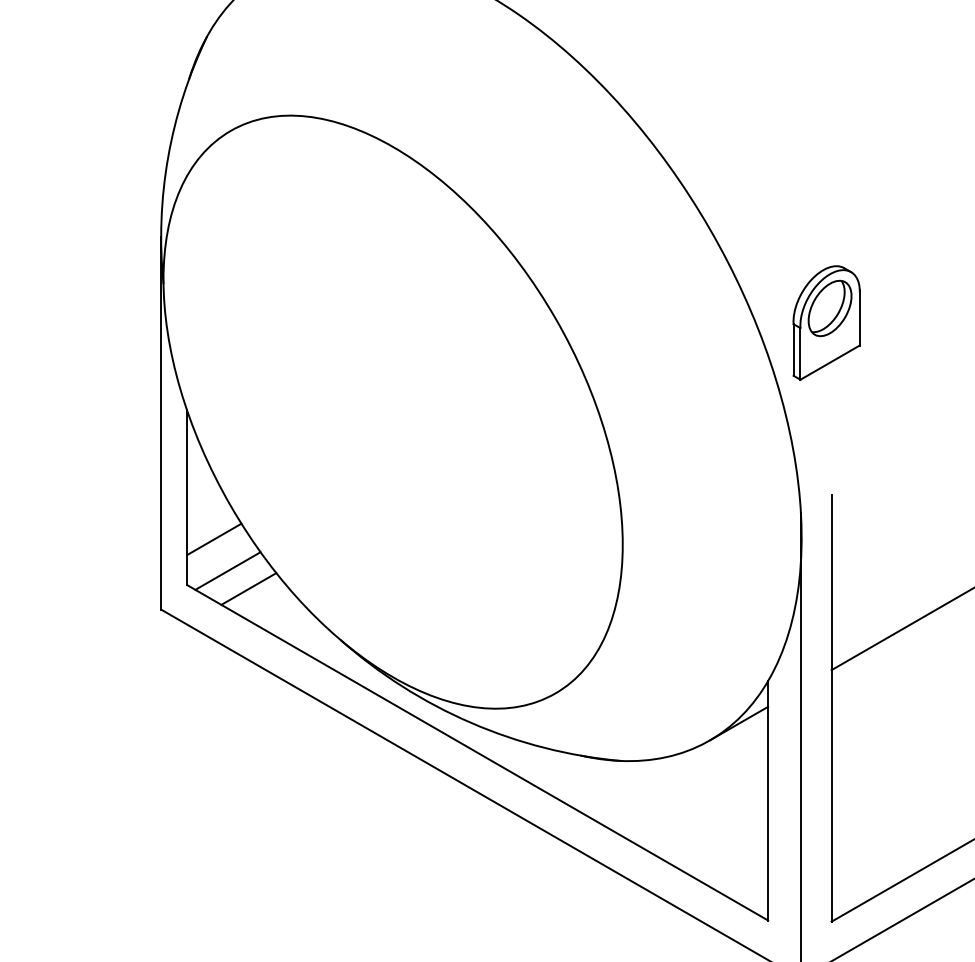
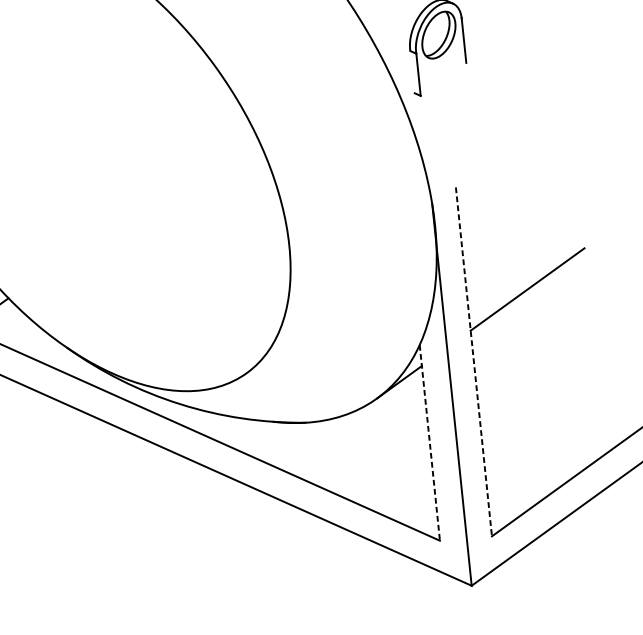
line: (793, 349) -> (412, 71), removed
line: (829, 362) -> (442, 79), removed
line: (831, 708) -> (473, 362), solid -> dashed
line: (768, 800) -> (430, 442), solid -> dashed

